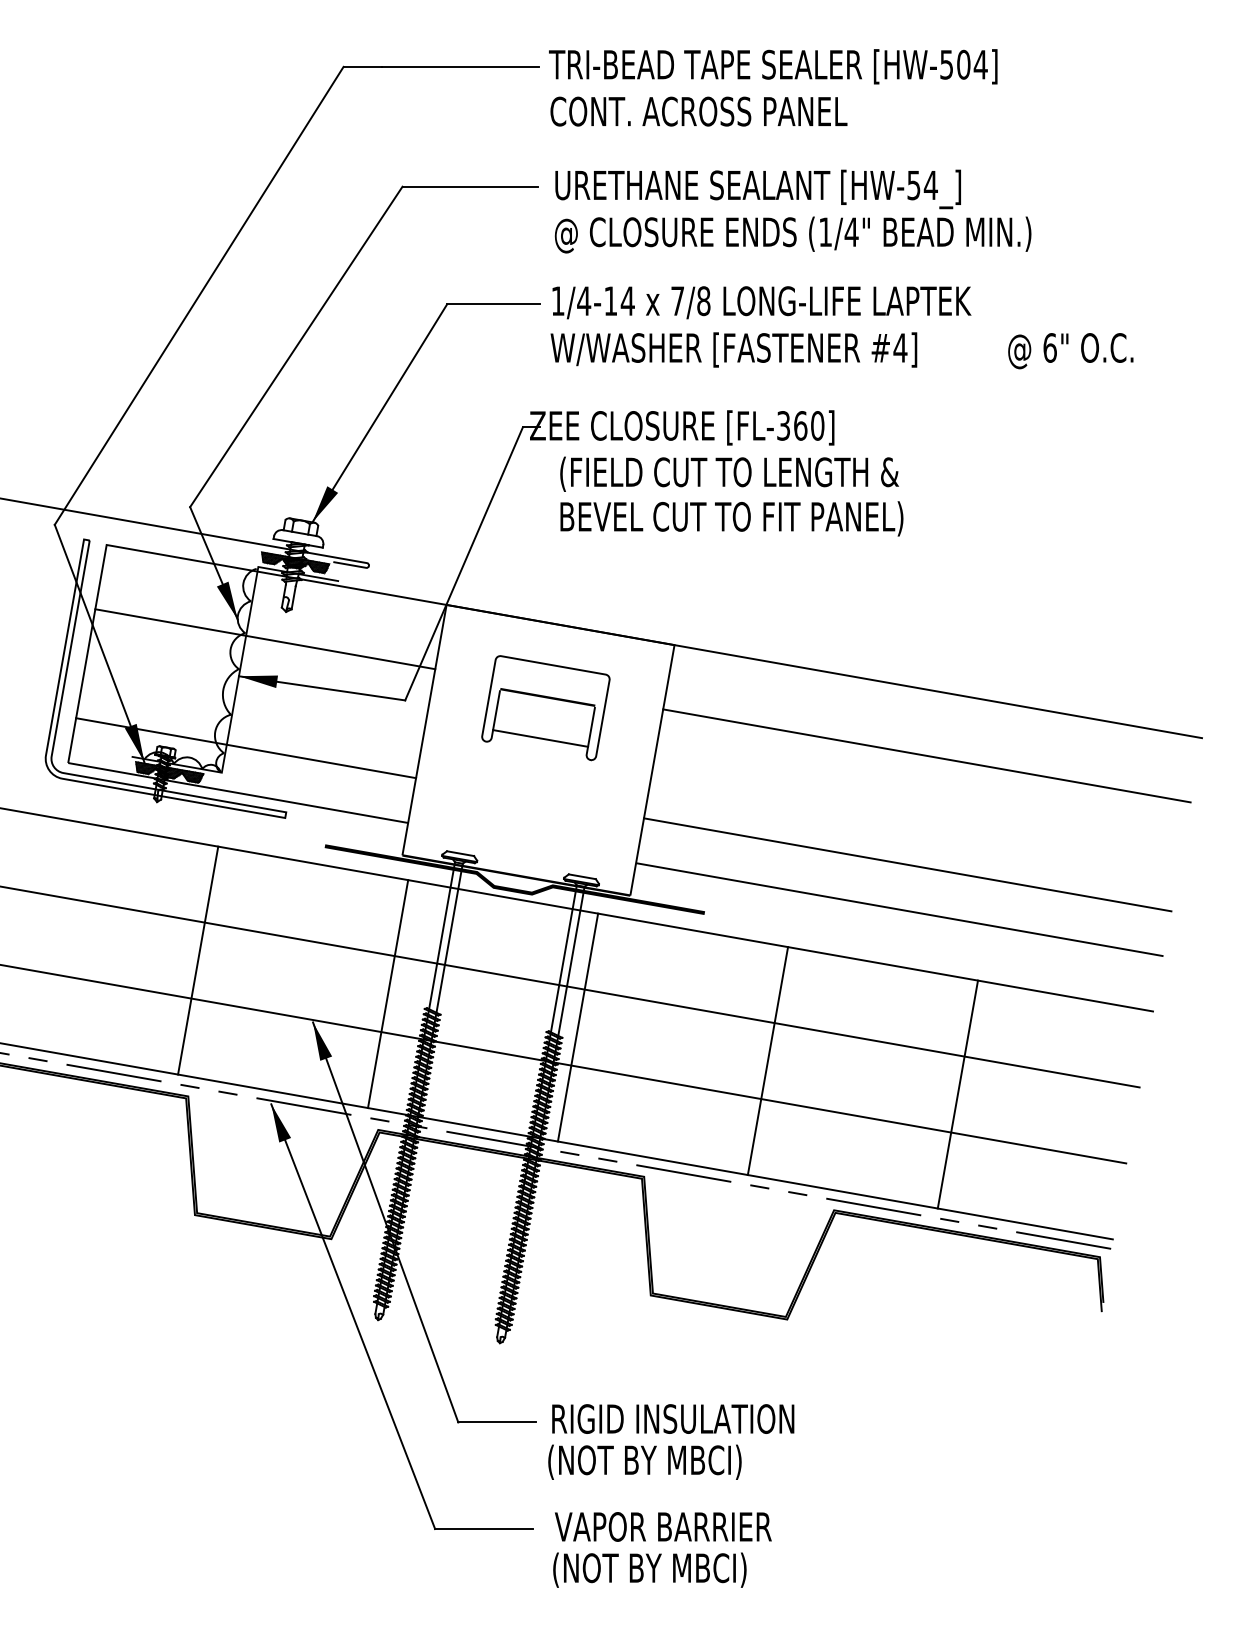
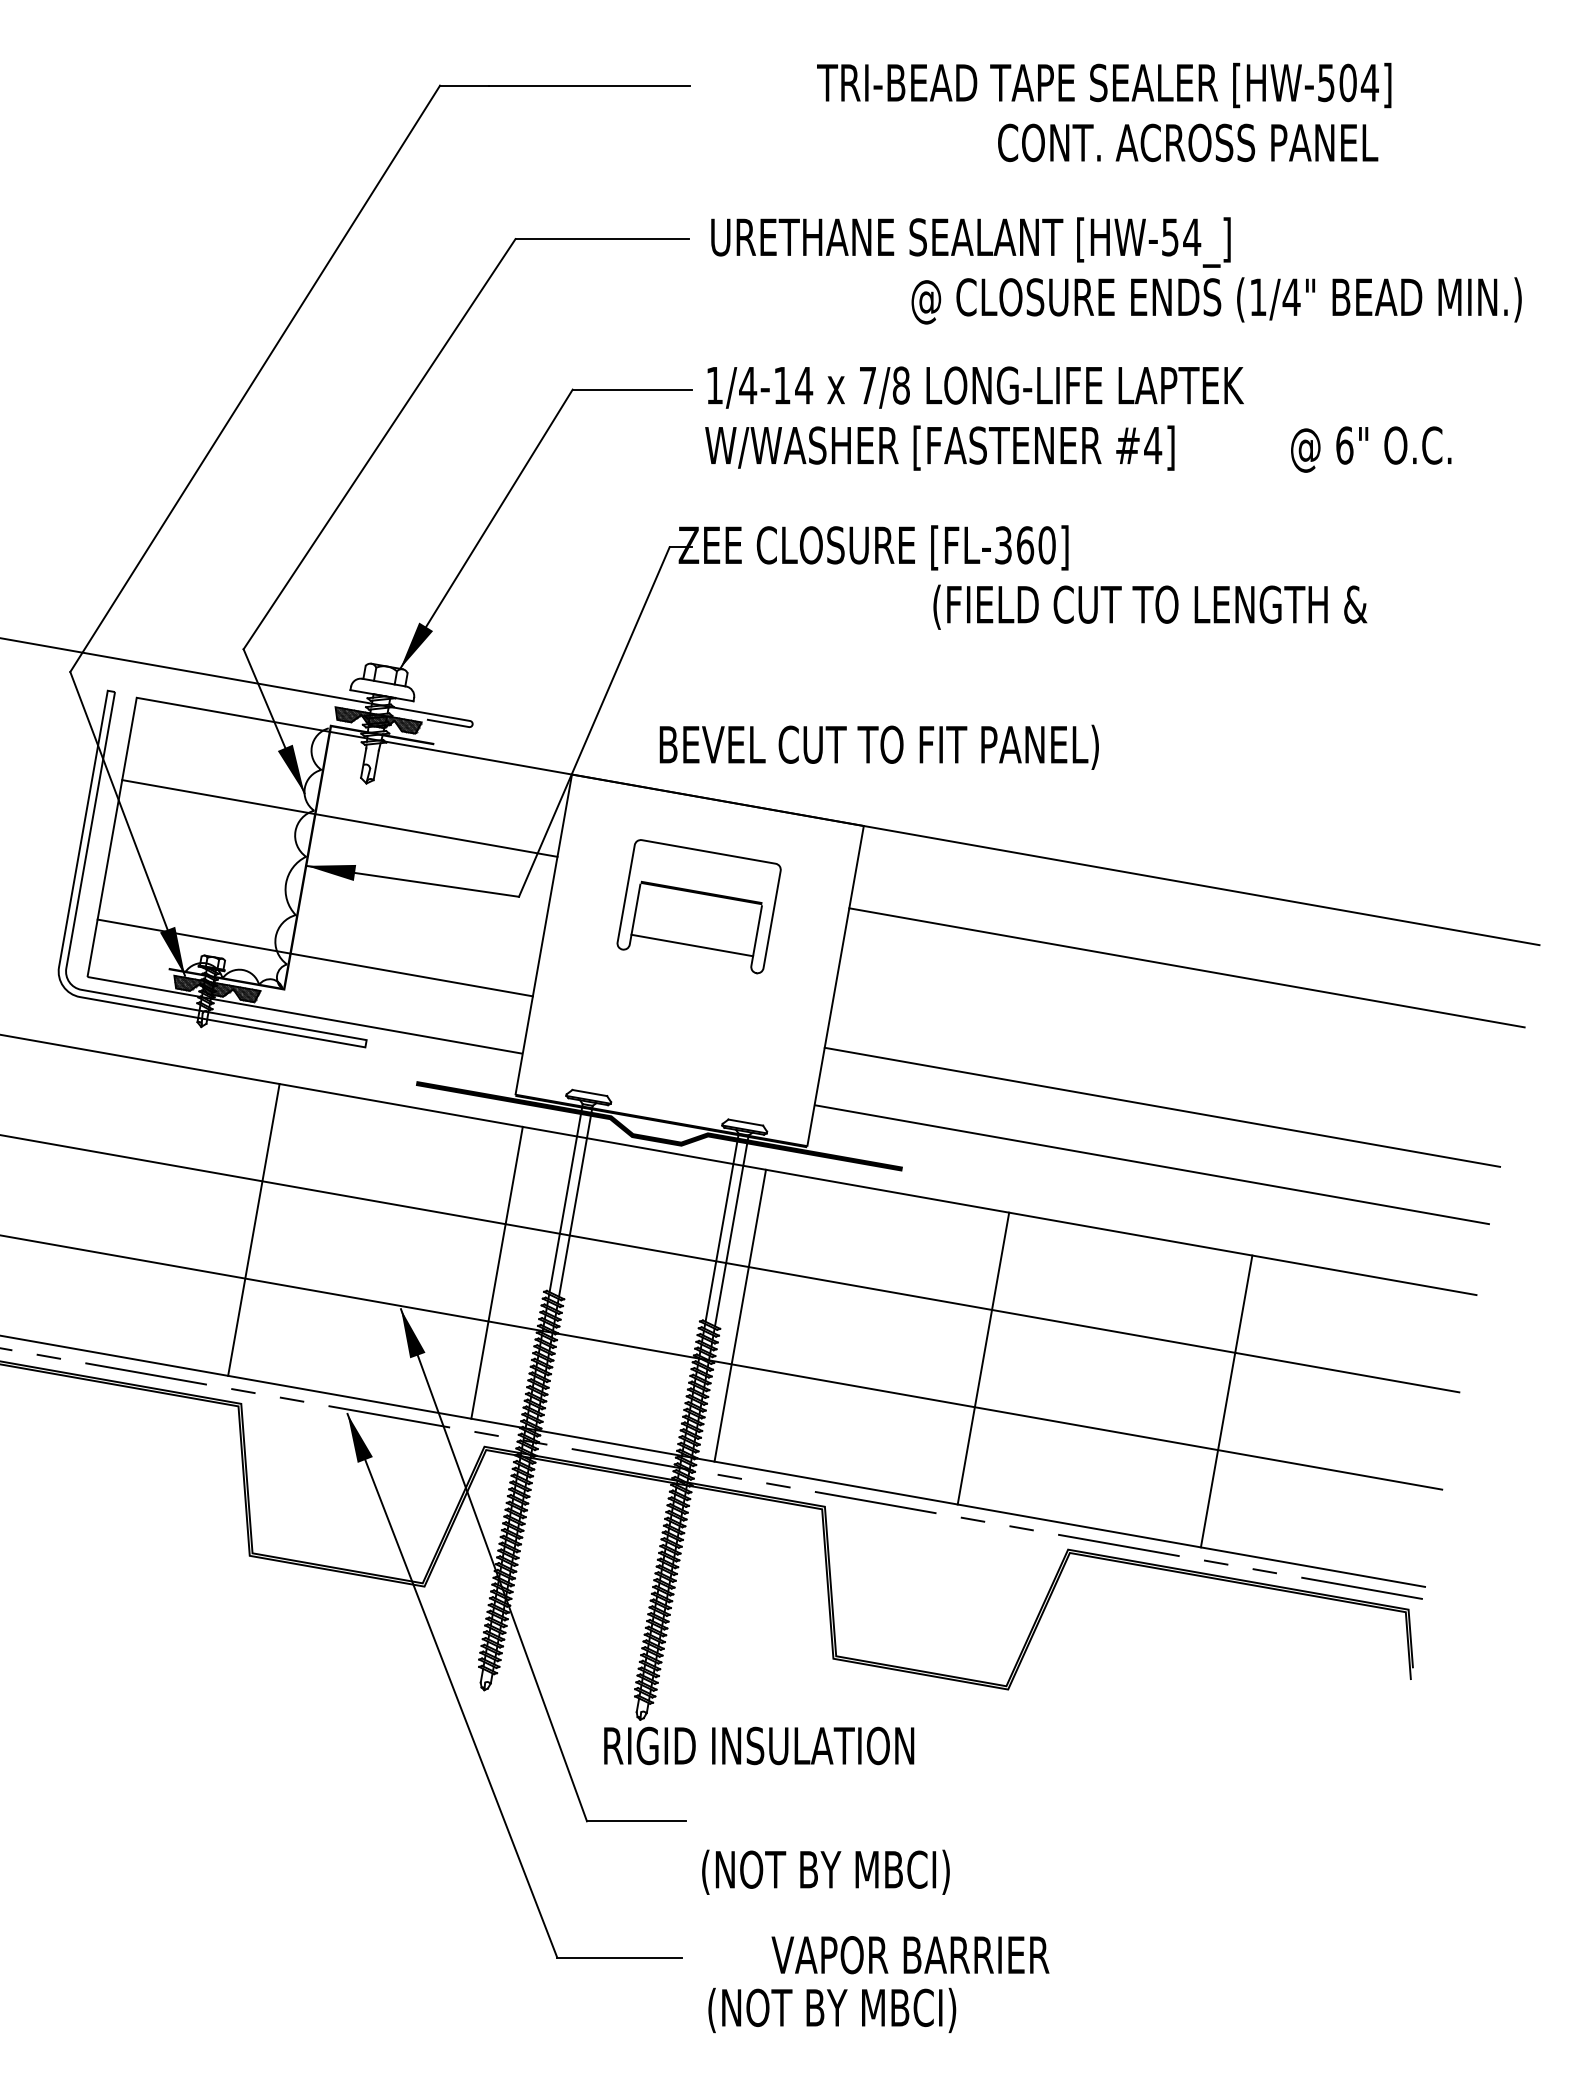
text: (773, 66) -> (1104, 85), moved
text: (699, 111) -> (1188, 142), moved
text: (792, 234) -> (1216, 300), moved
text: (729, 473) -> (1150, 606), moved
text: (731, 518) -> (878, 746), moved
text: (673, 1418) -> (759, 1745), moved
text: (663, 1527) -> (910, 1955), moved

